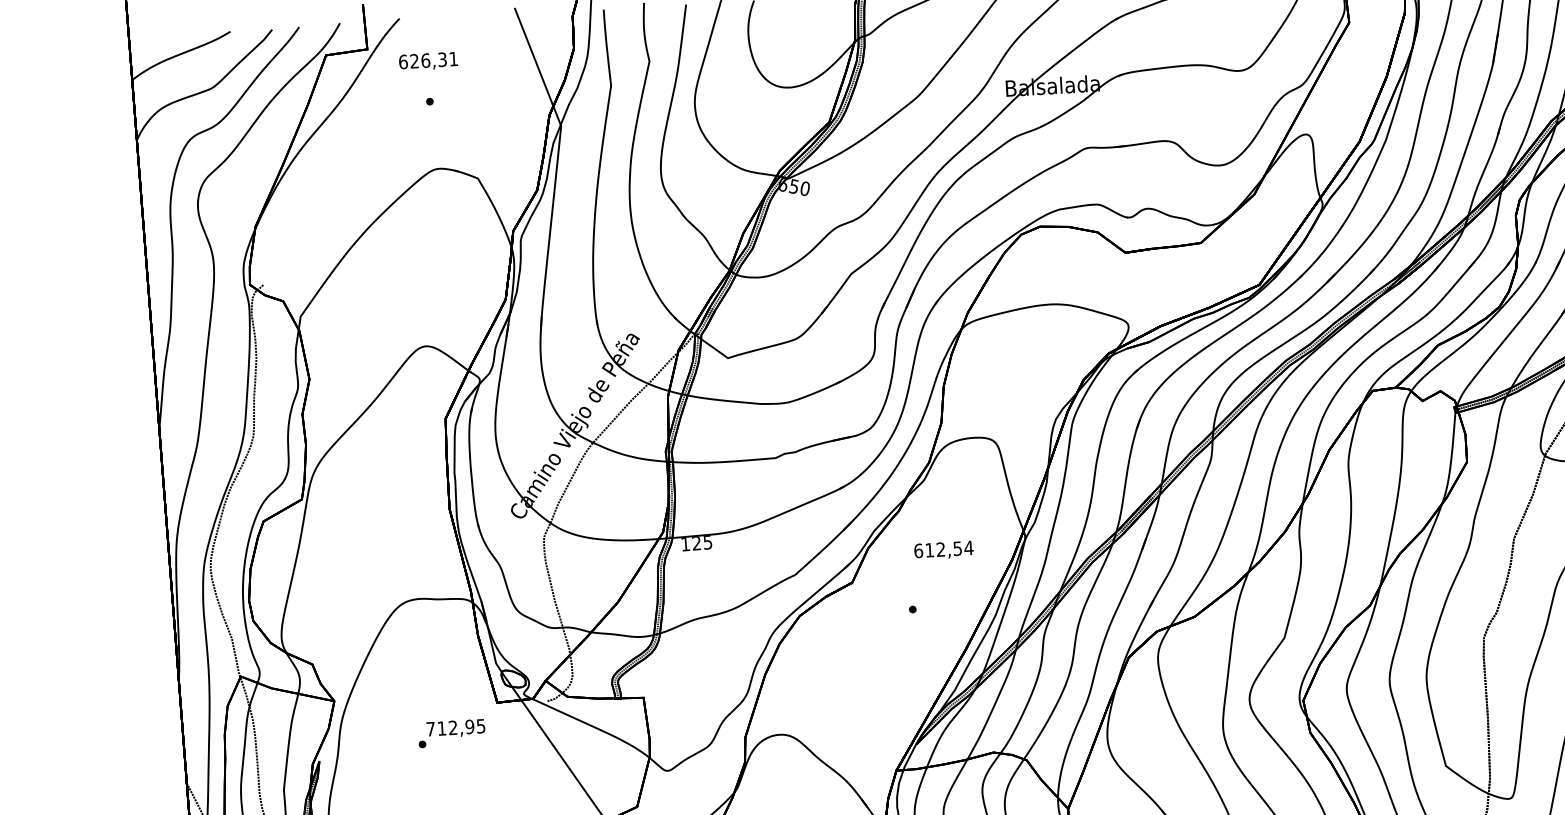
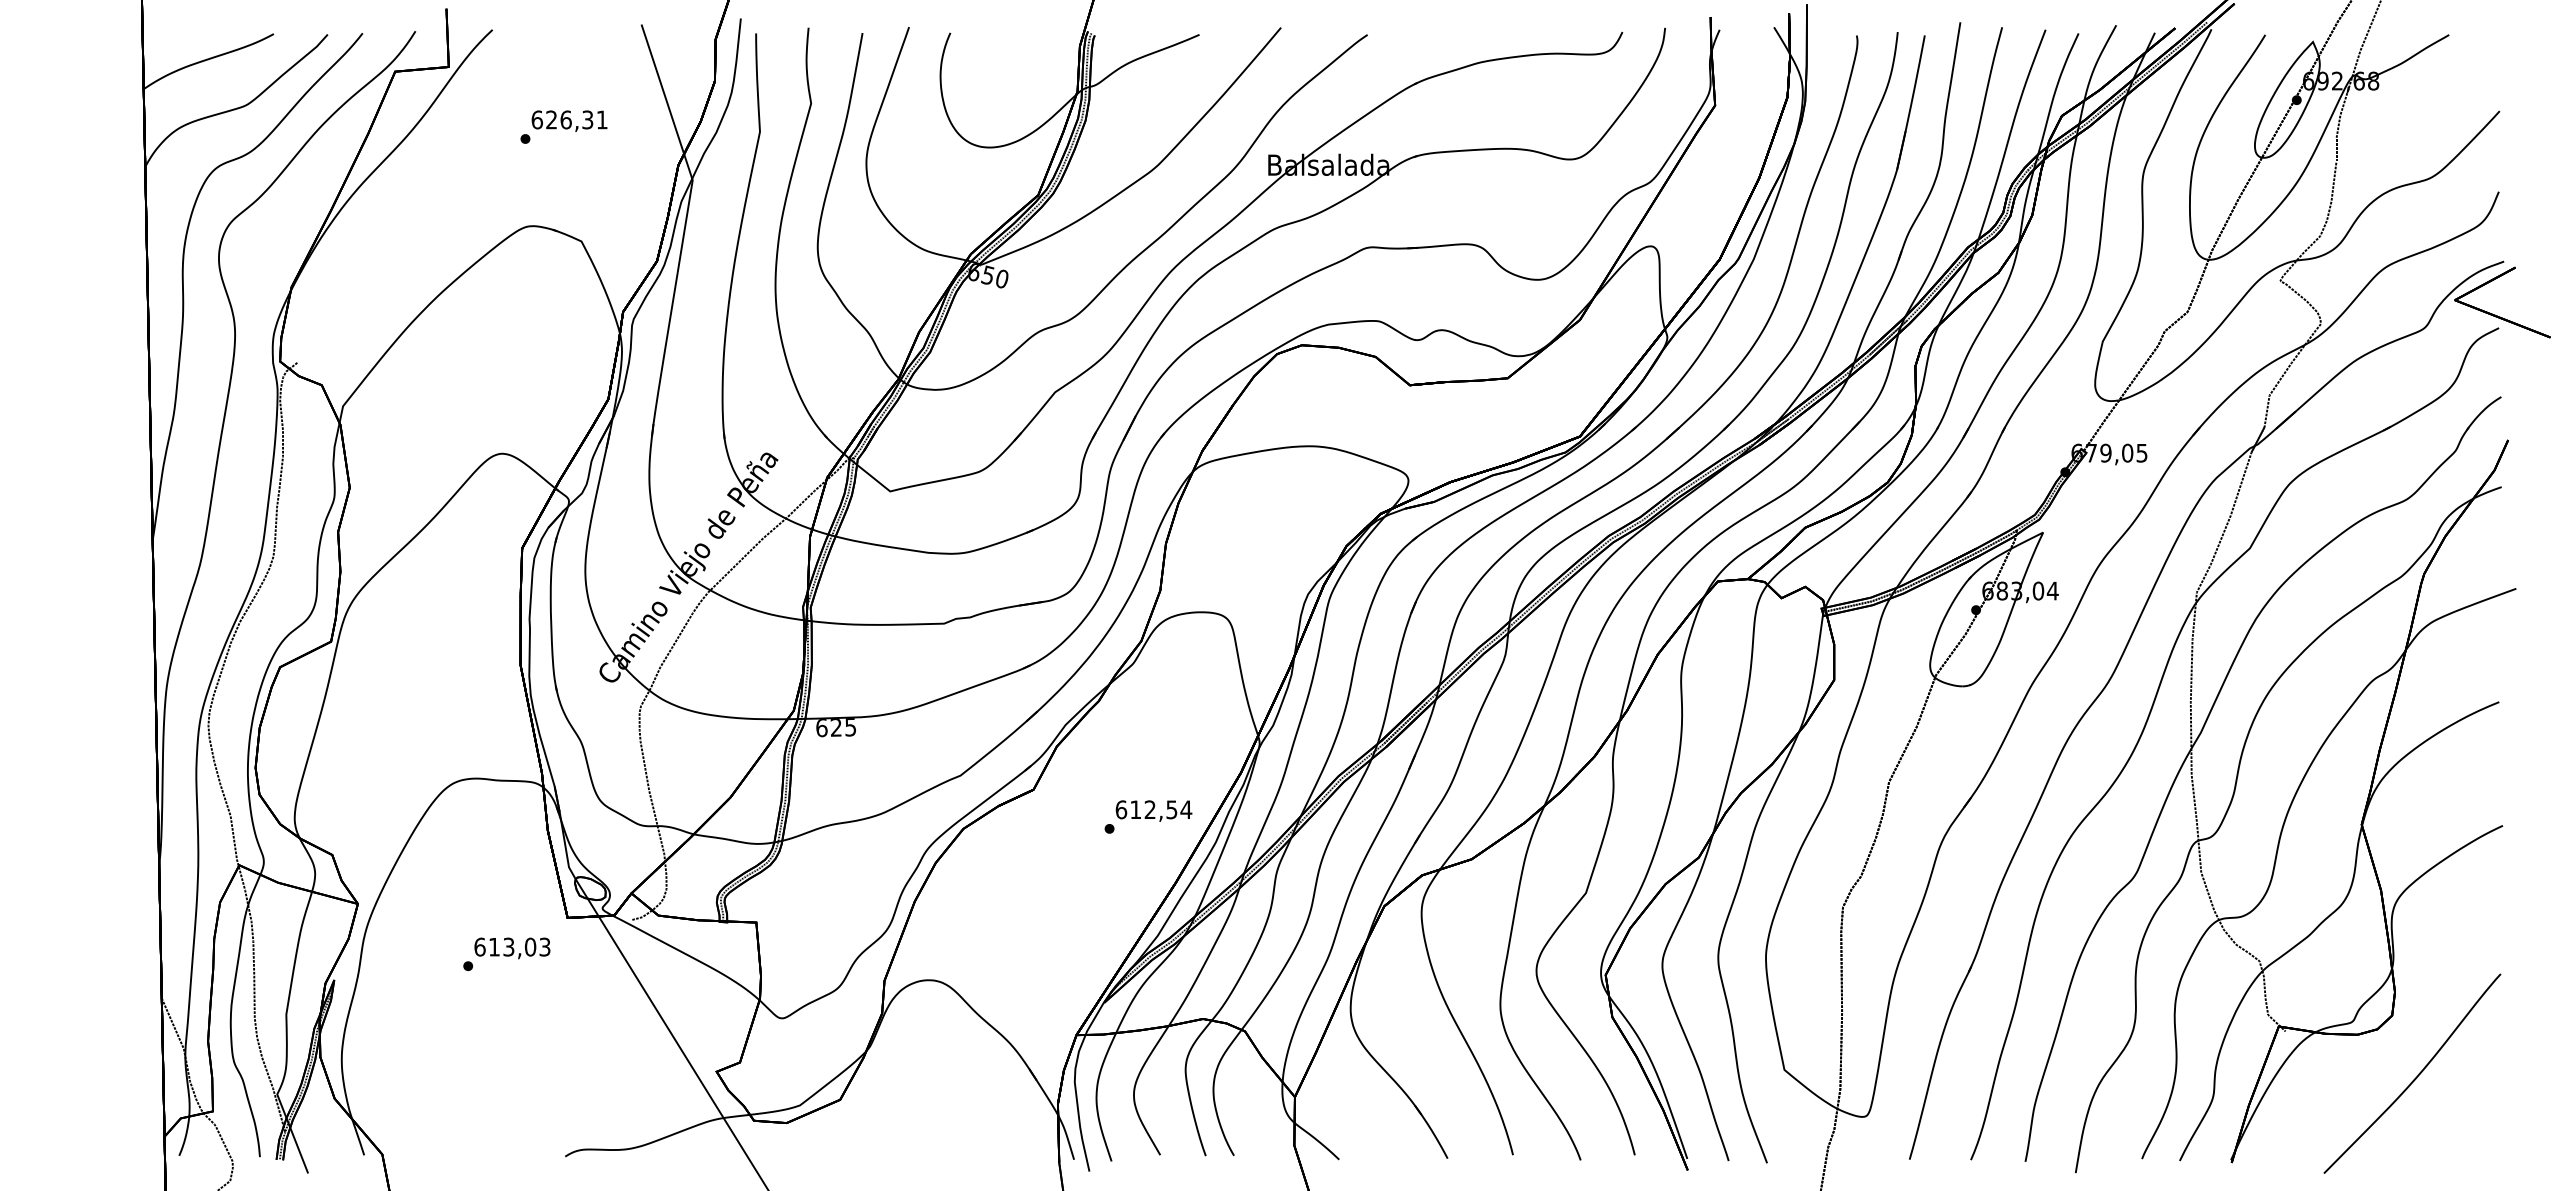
text: (428, 60) -> (569, 120), moved
text: (685, 544) -> (821, 728), 125 -> 625
text: (943, 550) -> (1153, 810), moved
text: (455, 727) -> (512, 946), 712,95 -> 613,03

